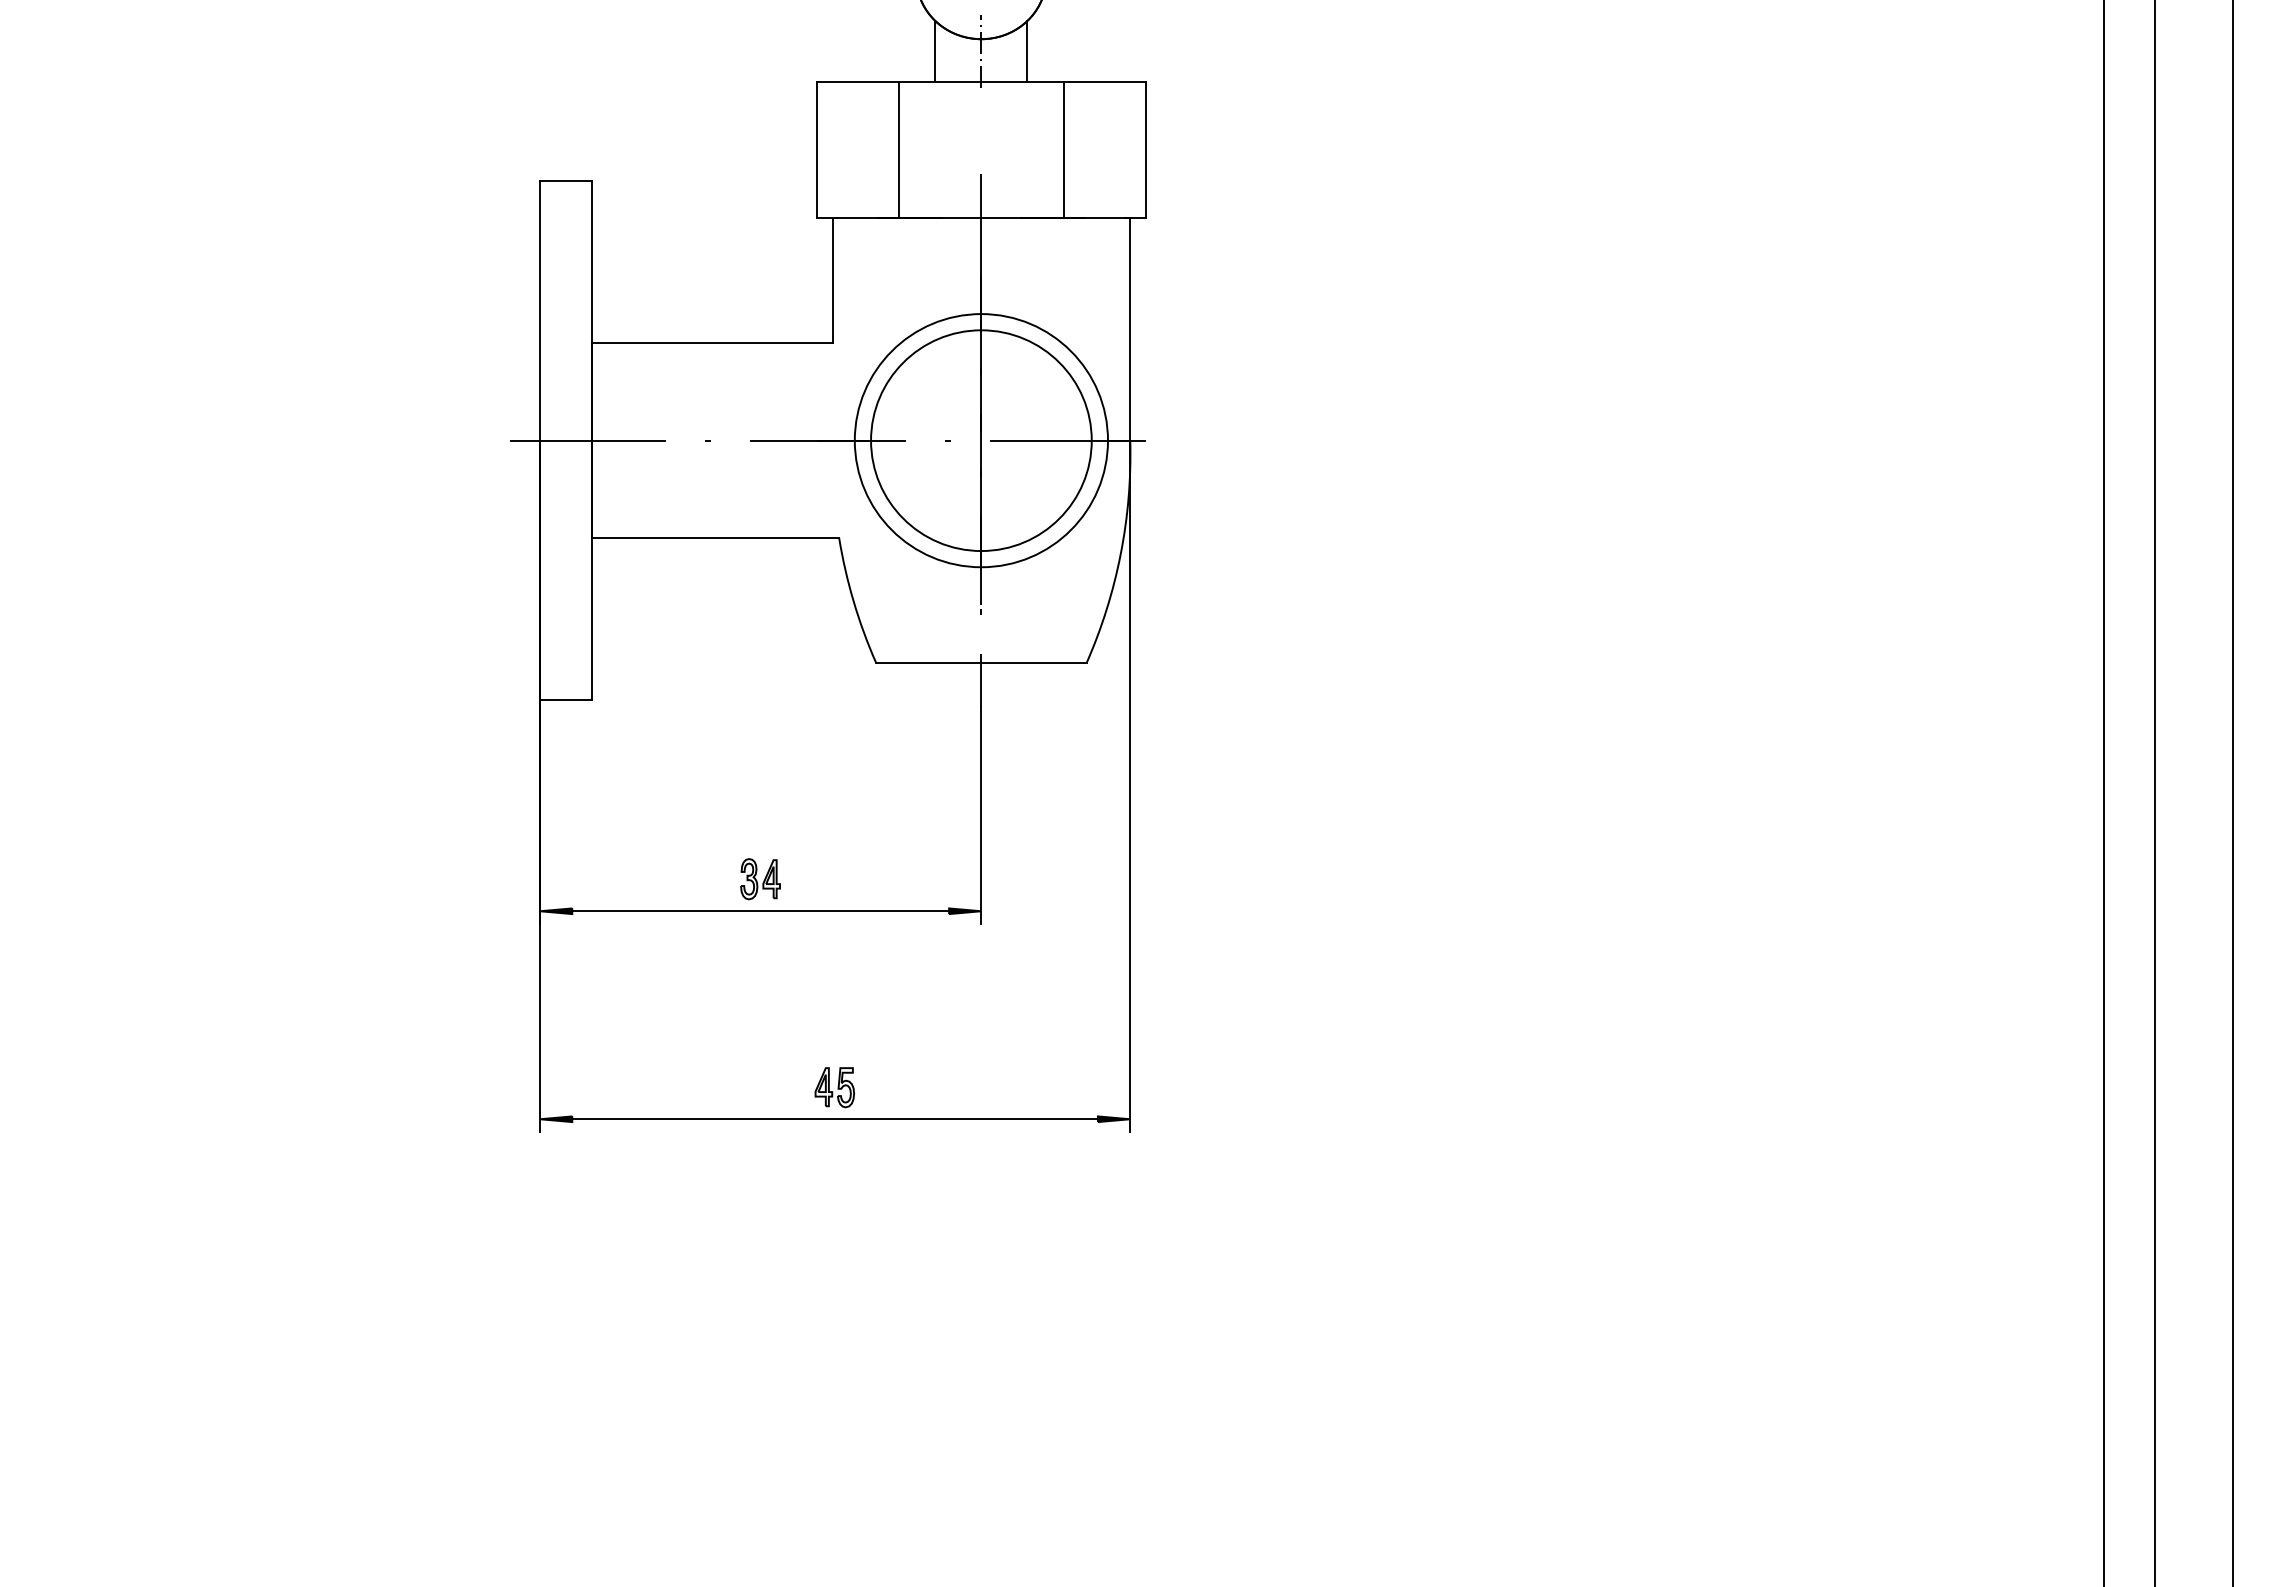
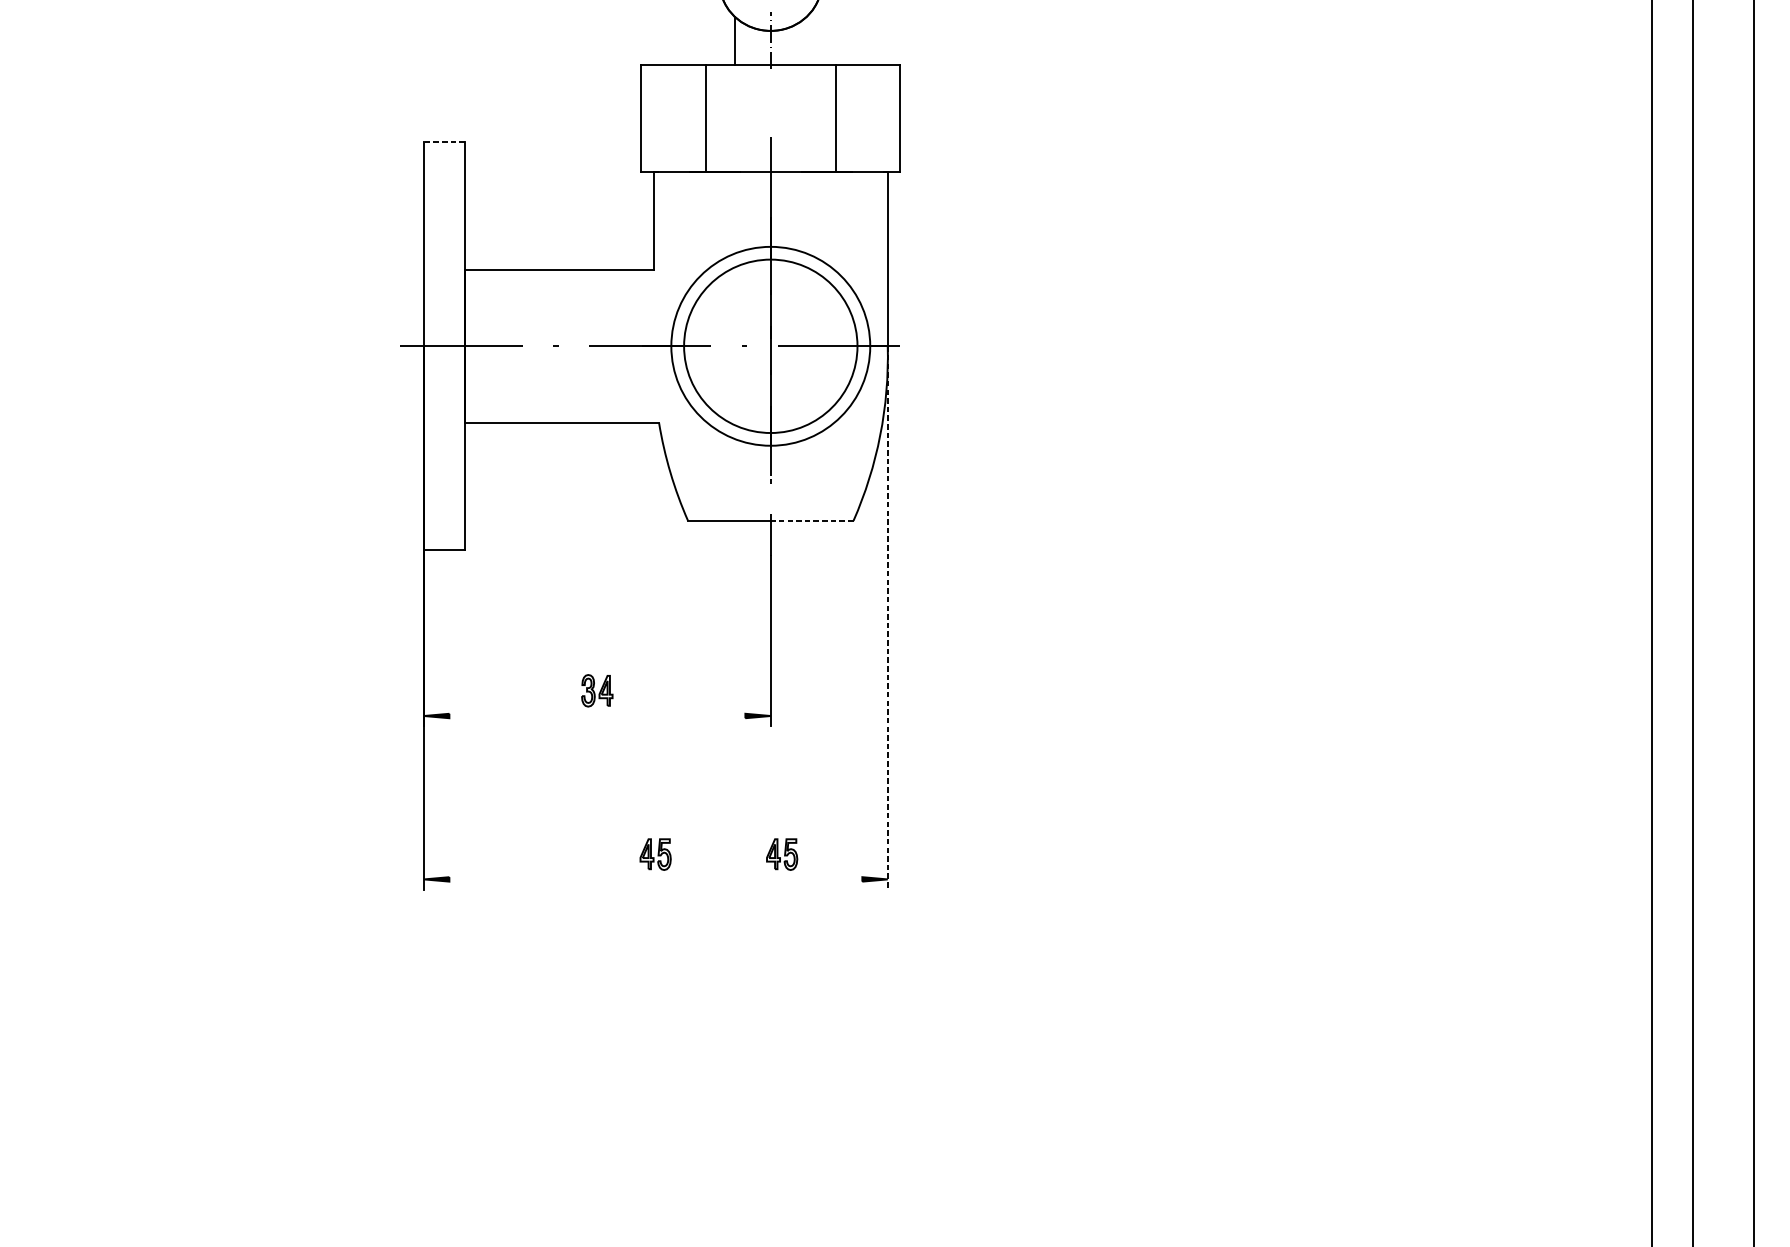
line: (1027, 51) -> (807, 40), removed
line: (565, 181) -> (444, 142), solid -> dashed
line: (1034, 662) -> (812, 520), solid -> dashed
line: (1130, 786) -> (887, 618), solid -> dashed
line: (760, 911) -> (597, 716), removed
part: (995, 1087) -> (781, 854), added
line: (834, 1119) -> (655, 879), removed

